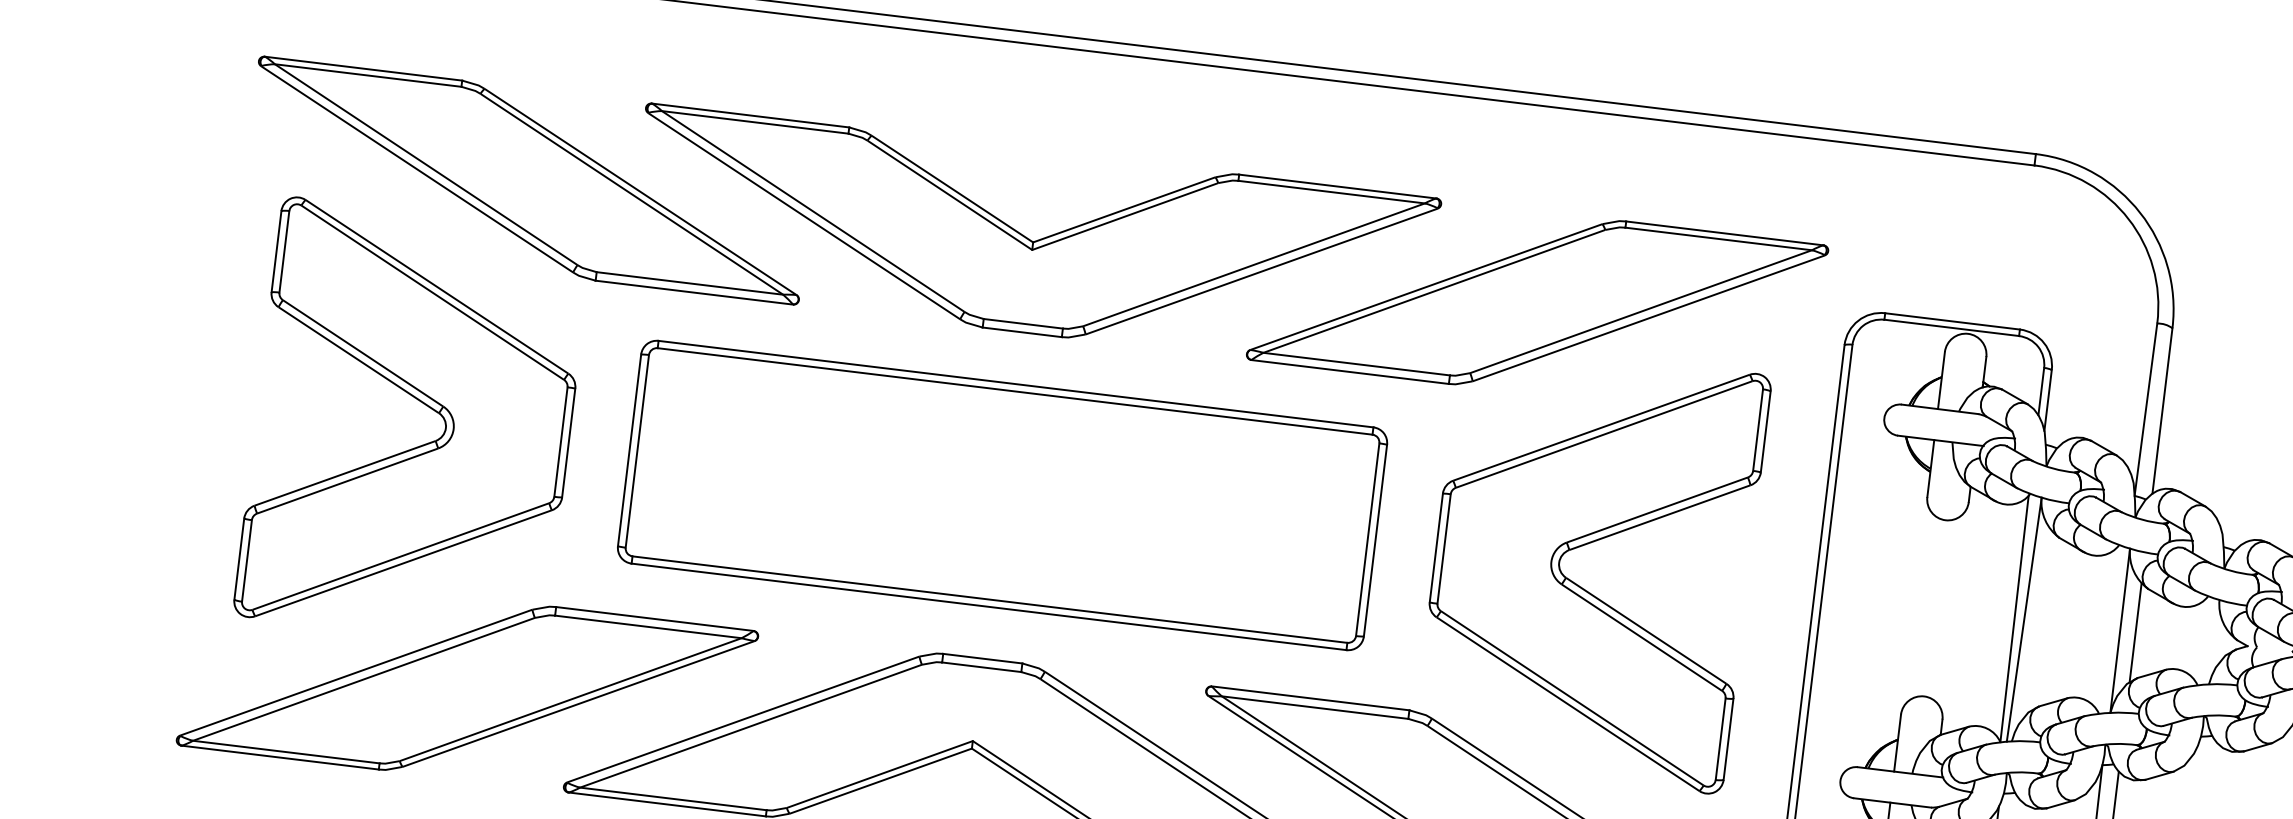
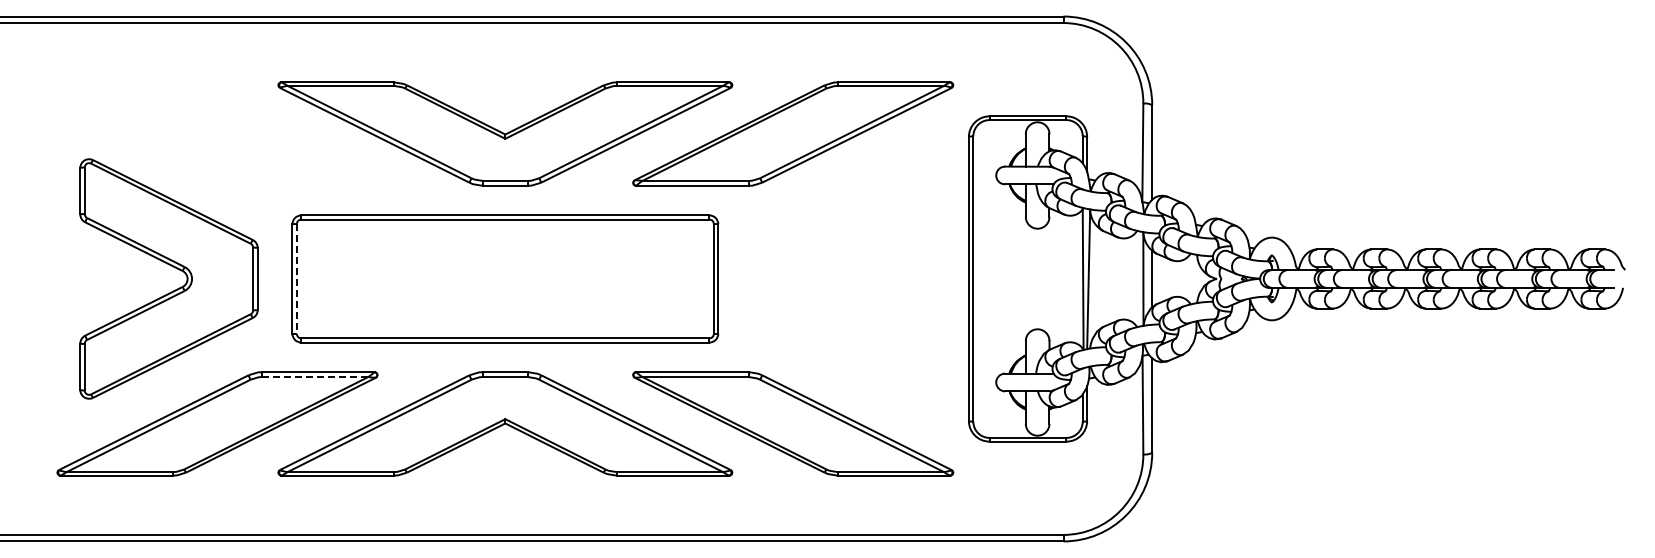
part: (529, 179) -> (217, 133), removed
line: (636, 452) -> (296, 279), solid -> dashed
part: (1583, 547) -> (835, 268), removed
line: (647, 627) -> (314, 377), solid -> dashed

